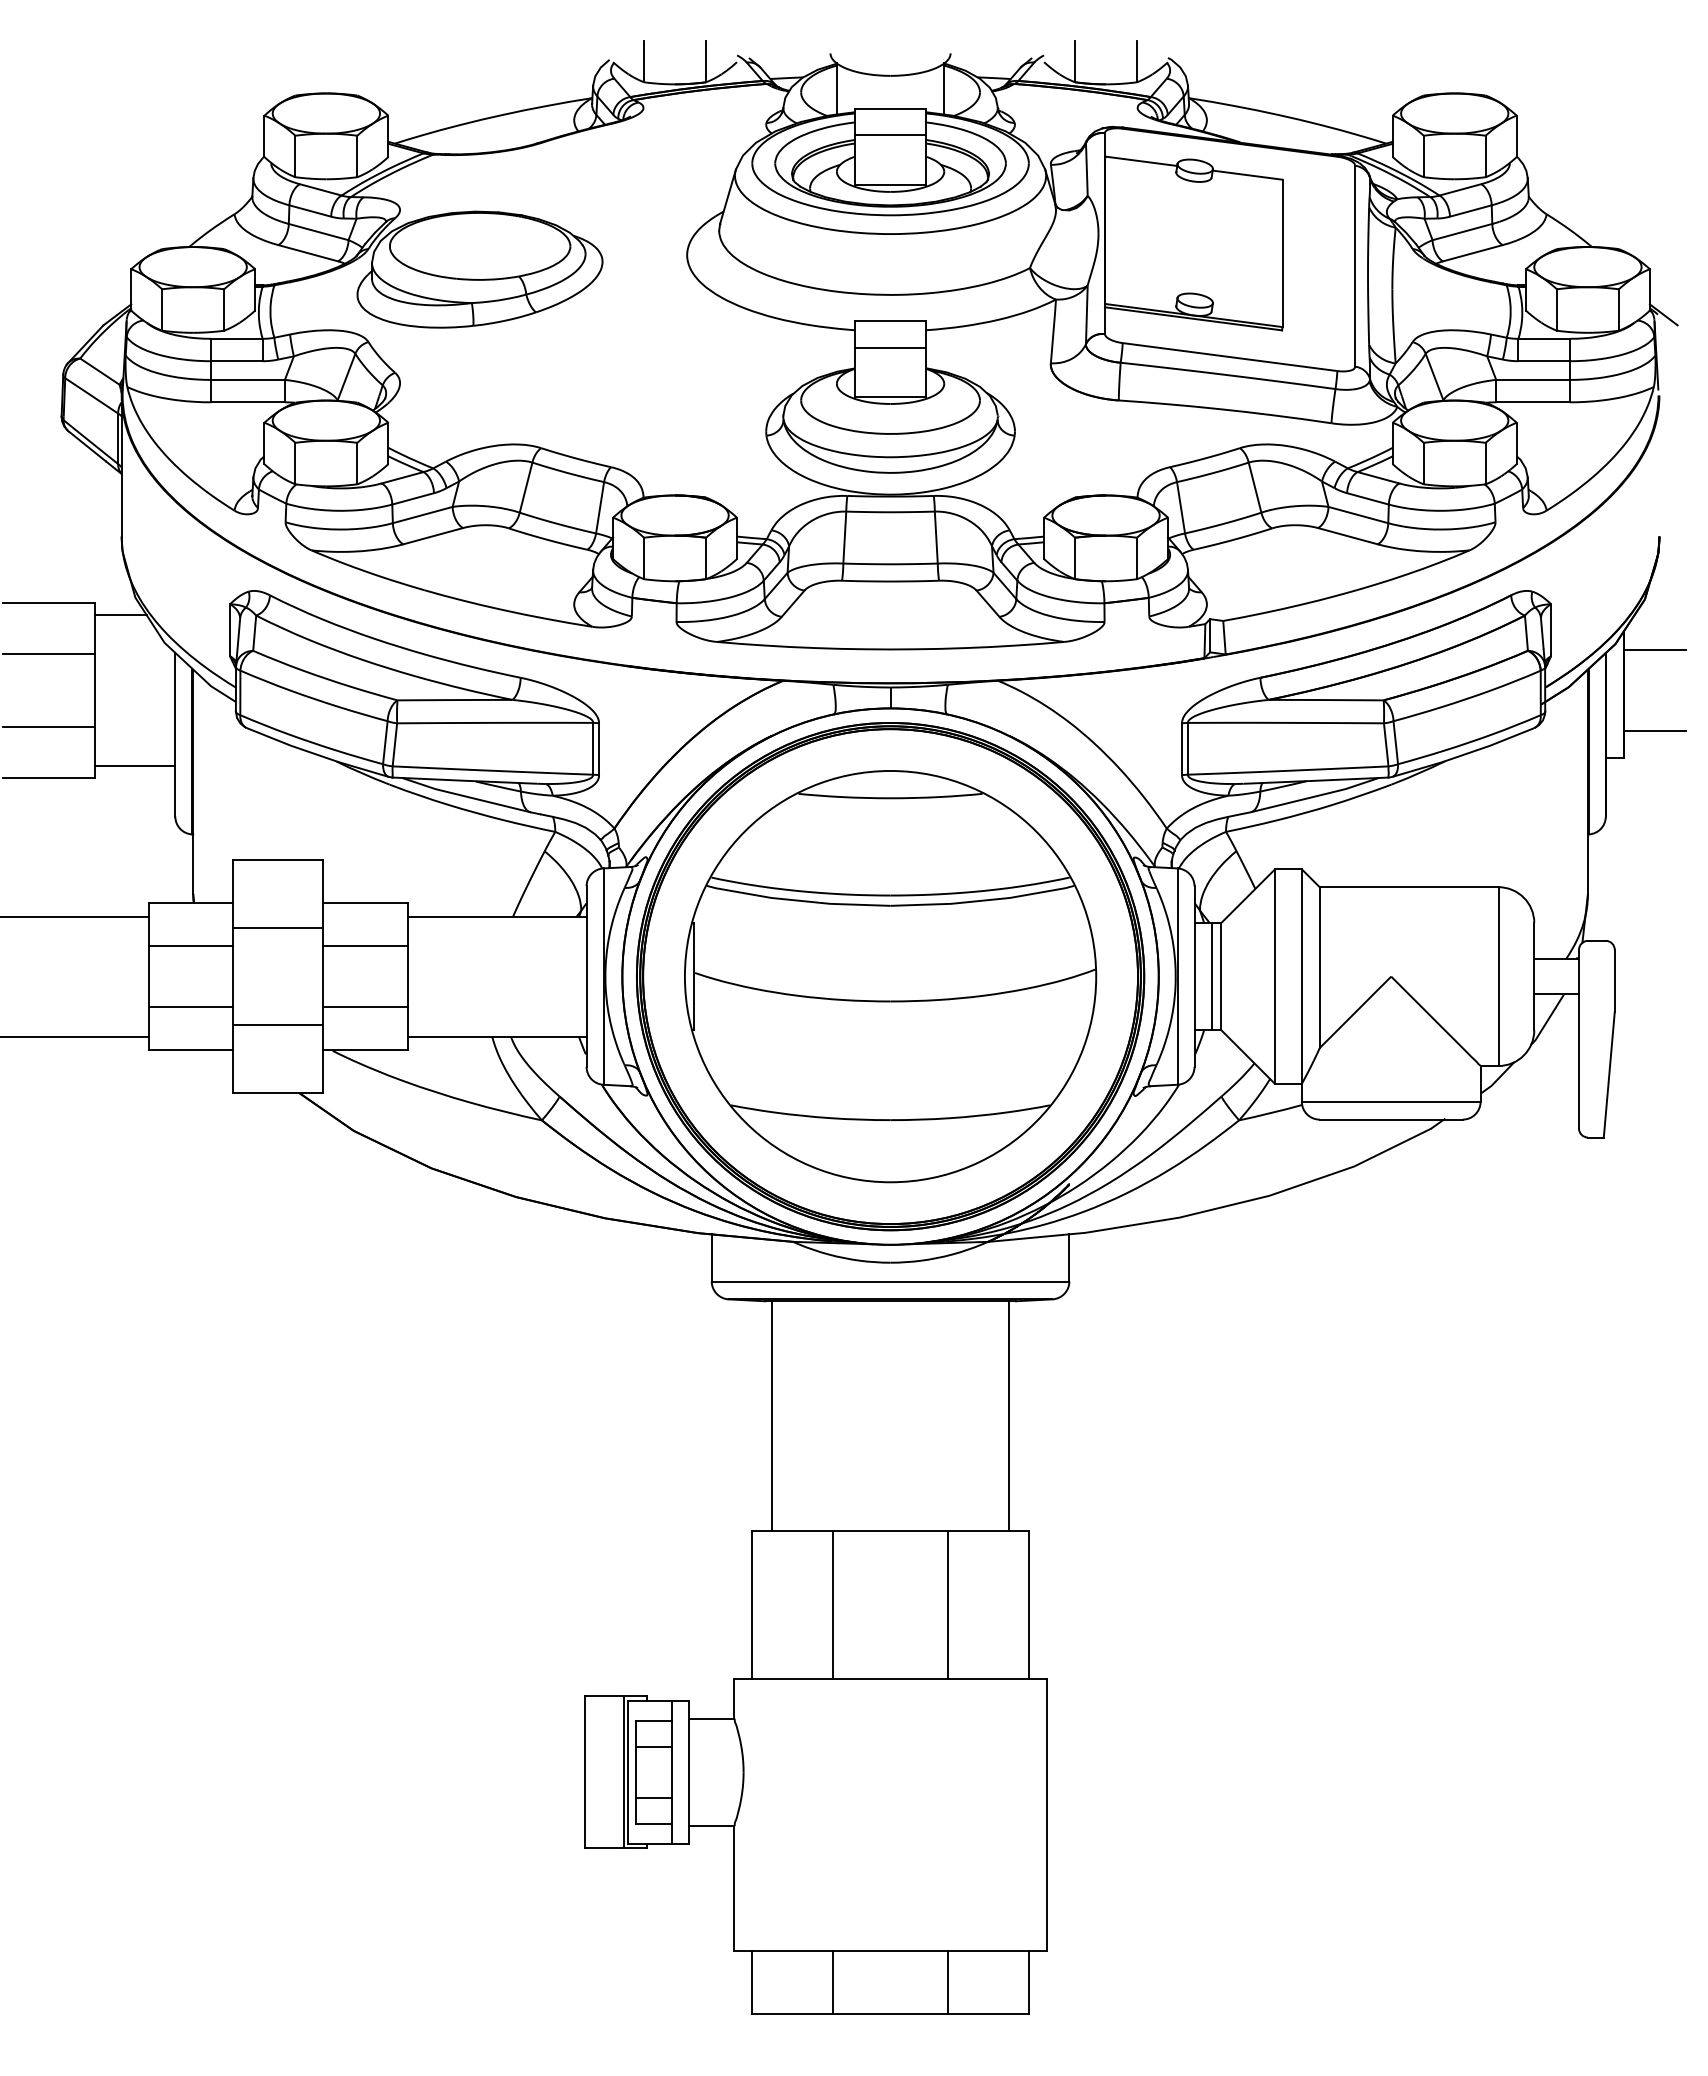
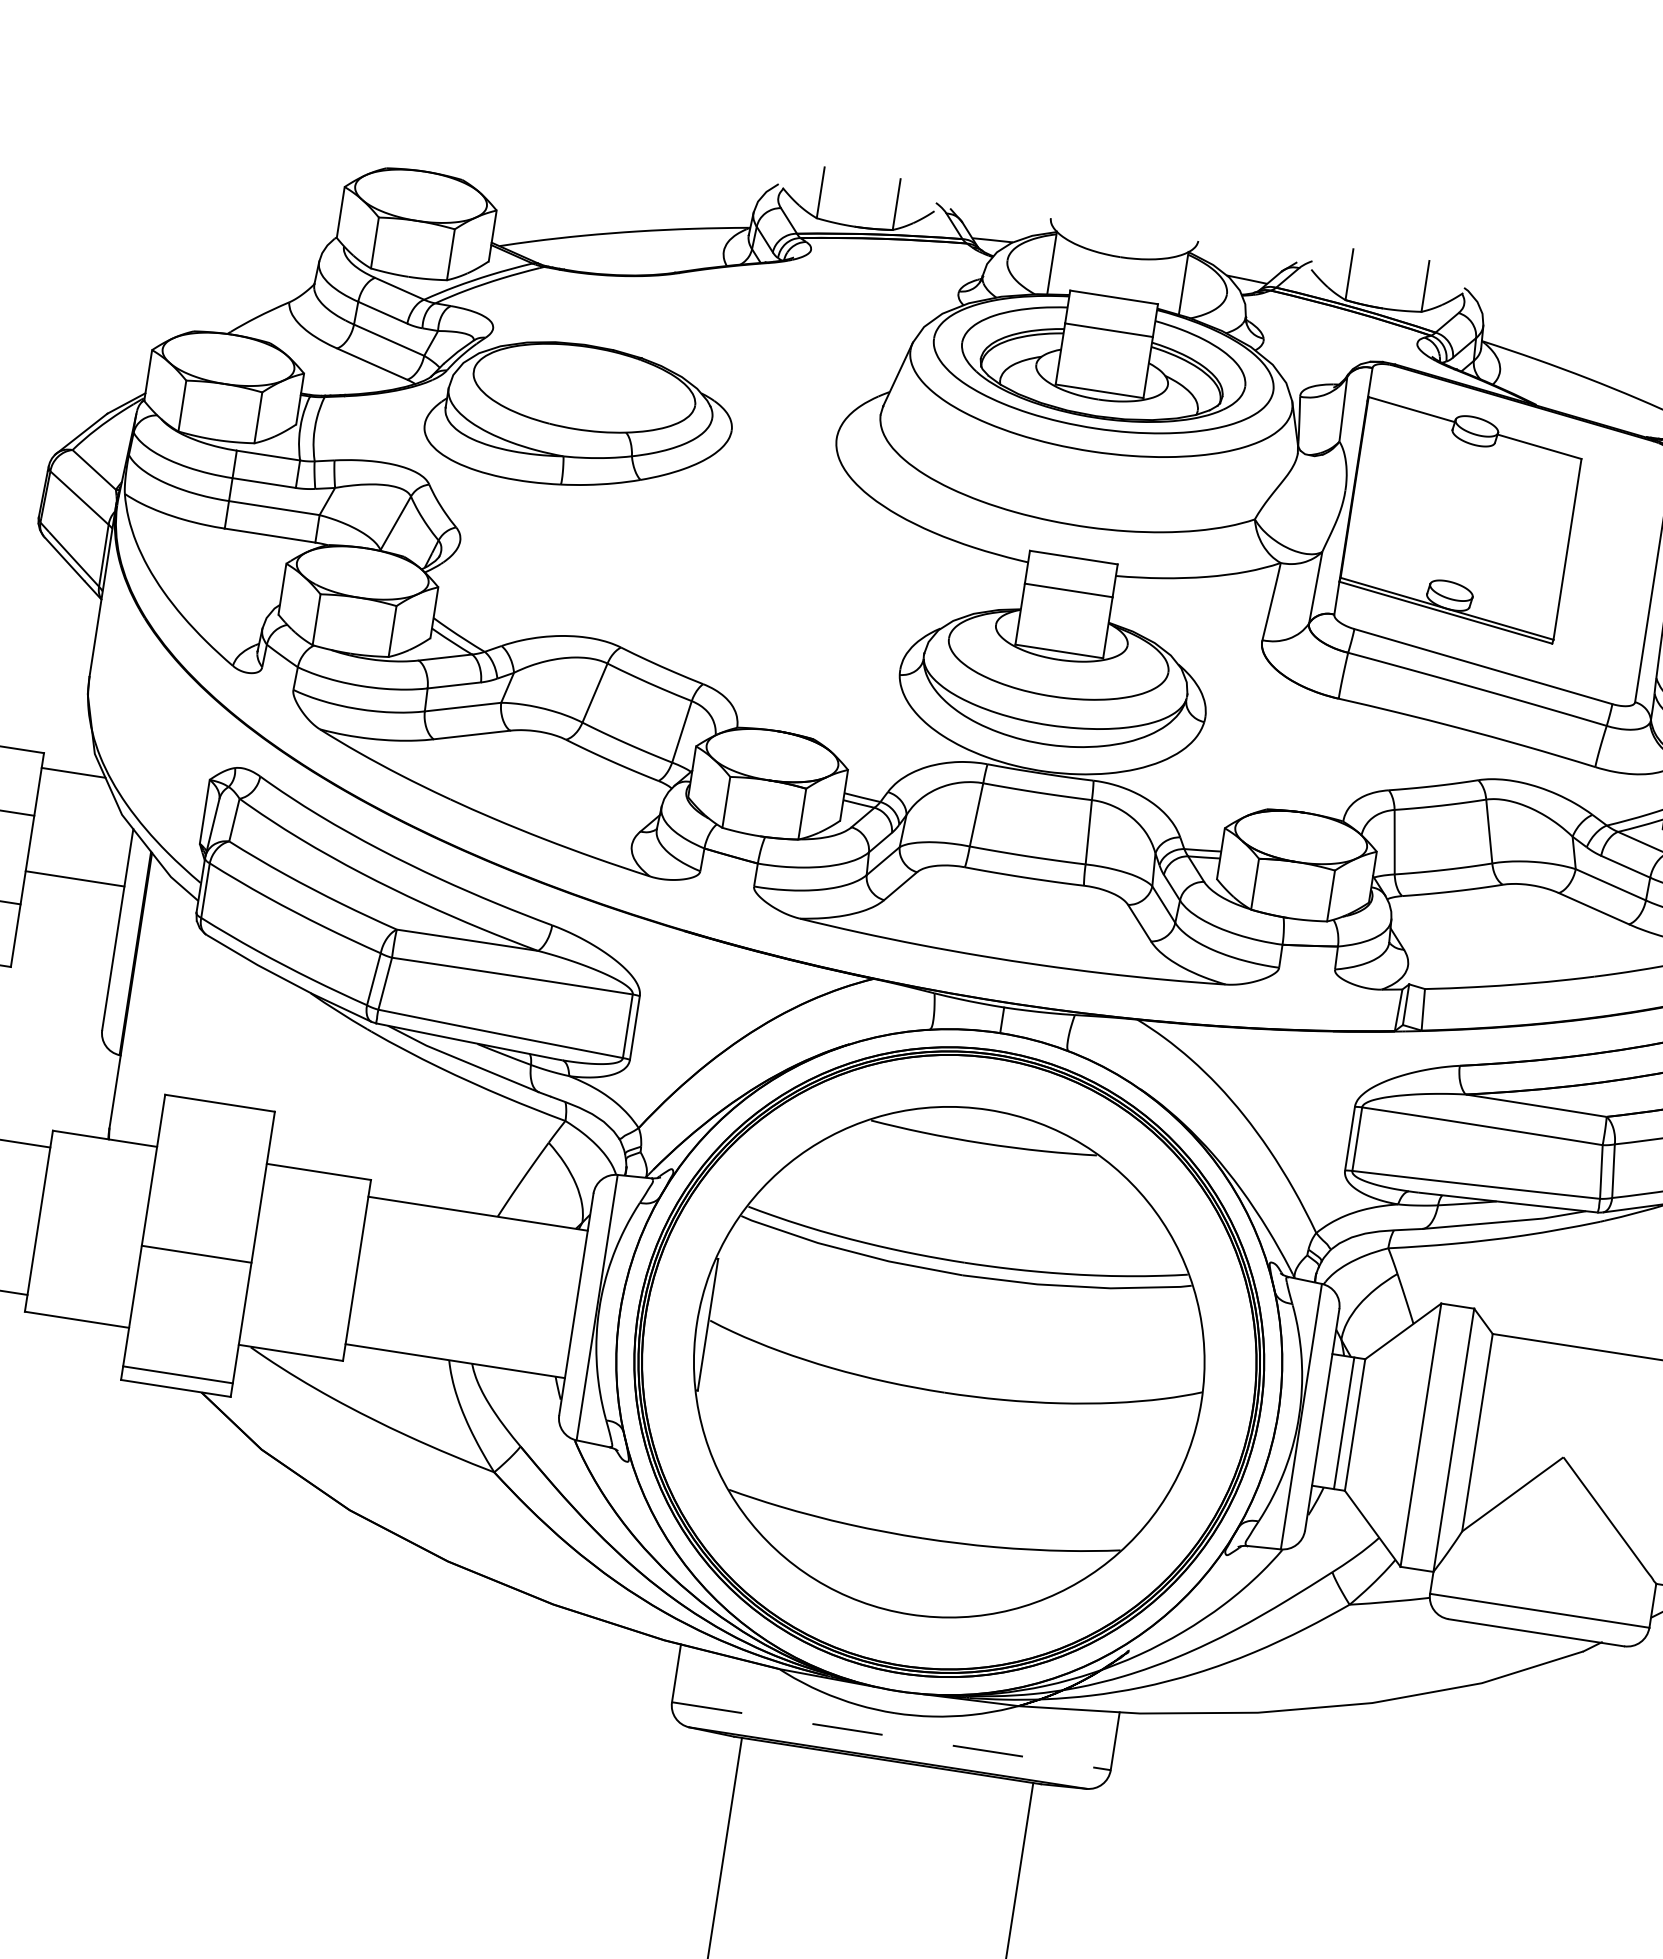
line: (134, 765) -> (74, 878), moved
line: (277, 928) -> (195, 1254), moved
line: (190, 946) -> (96, 1192), removed
line: (364, 946) -> (309, 1225), removed
line: (190, 1007) -> (84, 1267), removed
line: (364, 1007) -> (298, 1300), removed
line: (277, 1024) -> (177, 1374), moved
line: (890, 1281) -> (891, 1736), solid -> dashed

